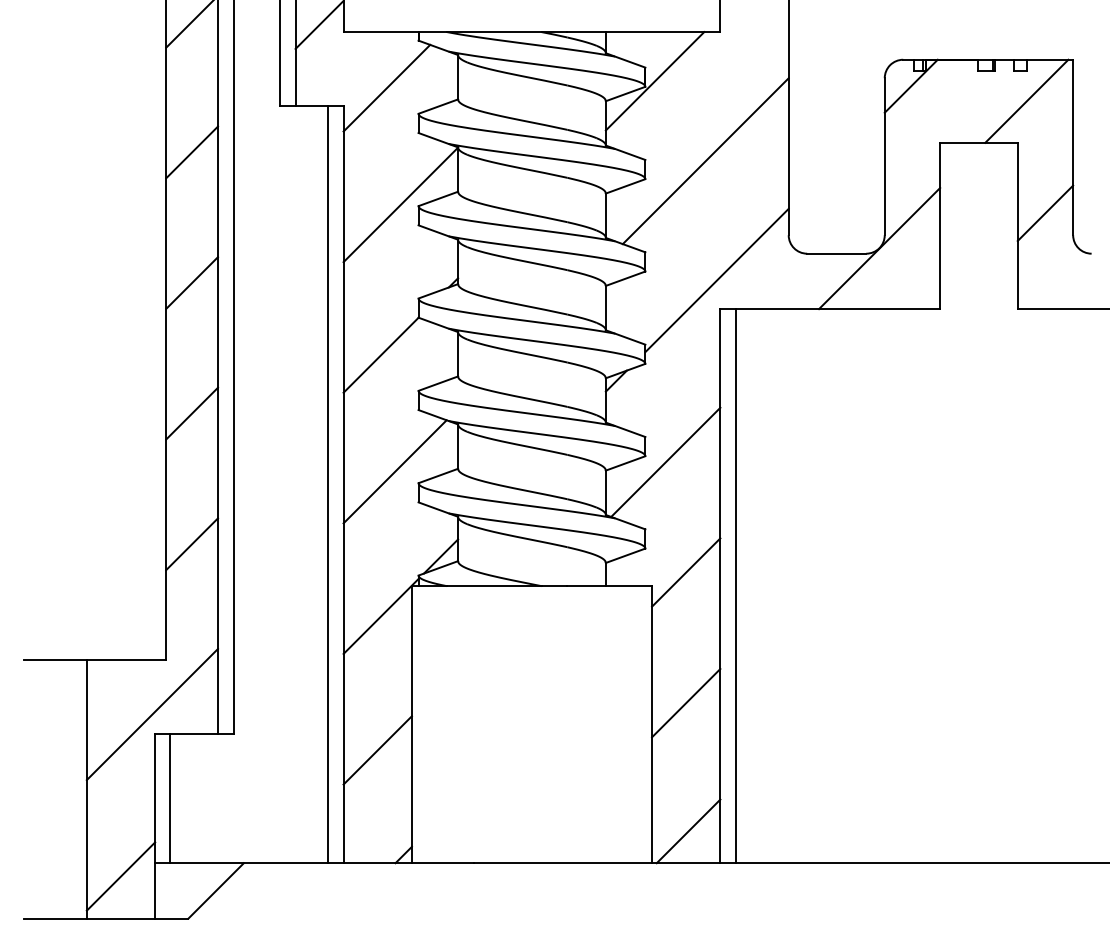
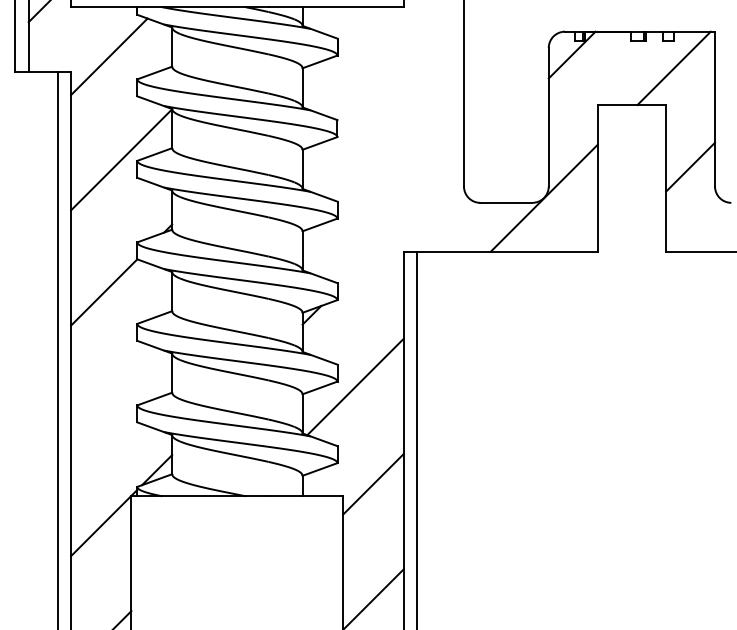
line: (654, 81) -> (345, 50), removed
line: (705, 161) -> (390, 121), removed
line: (716, 280) -> (400, 226), removed
line: (394, 471) -> (116, 395), removed

